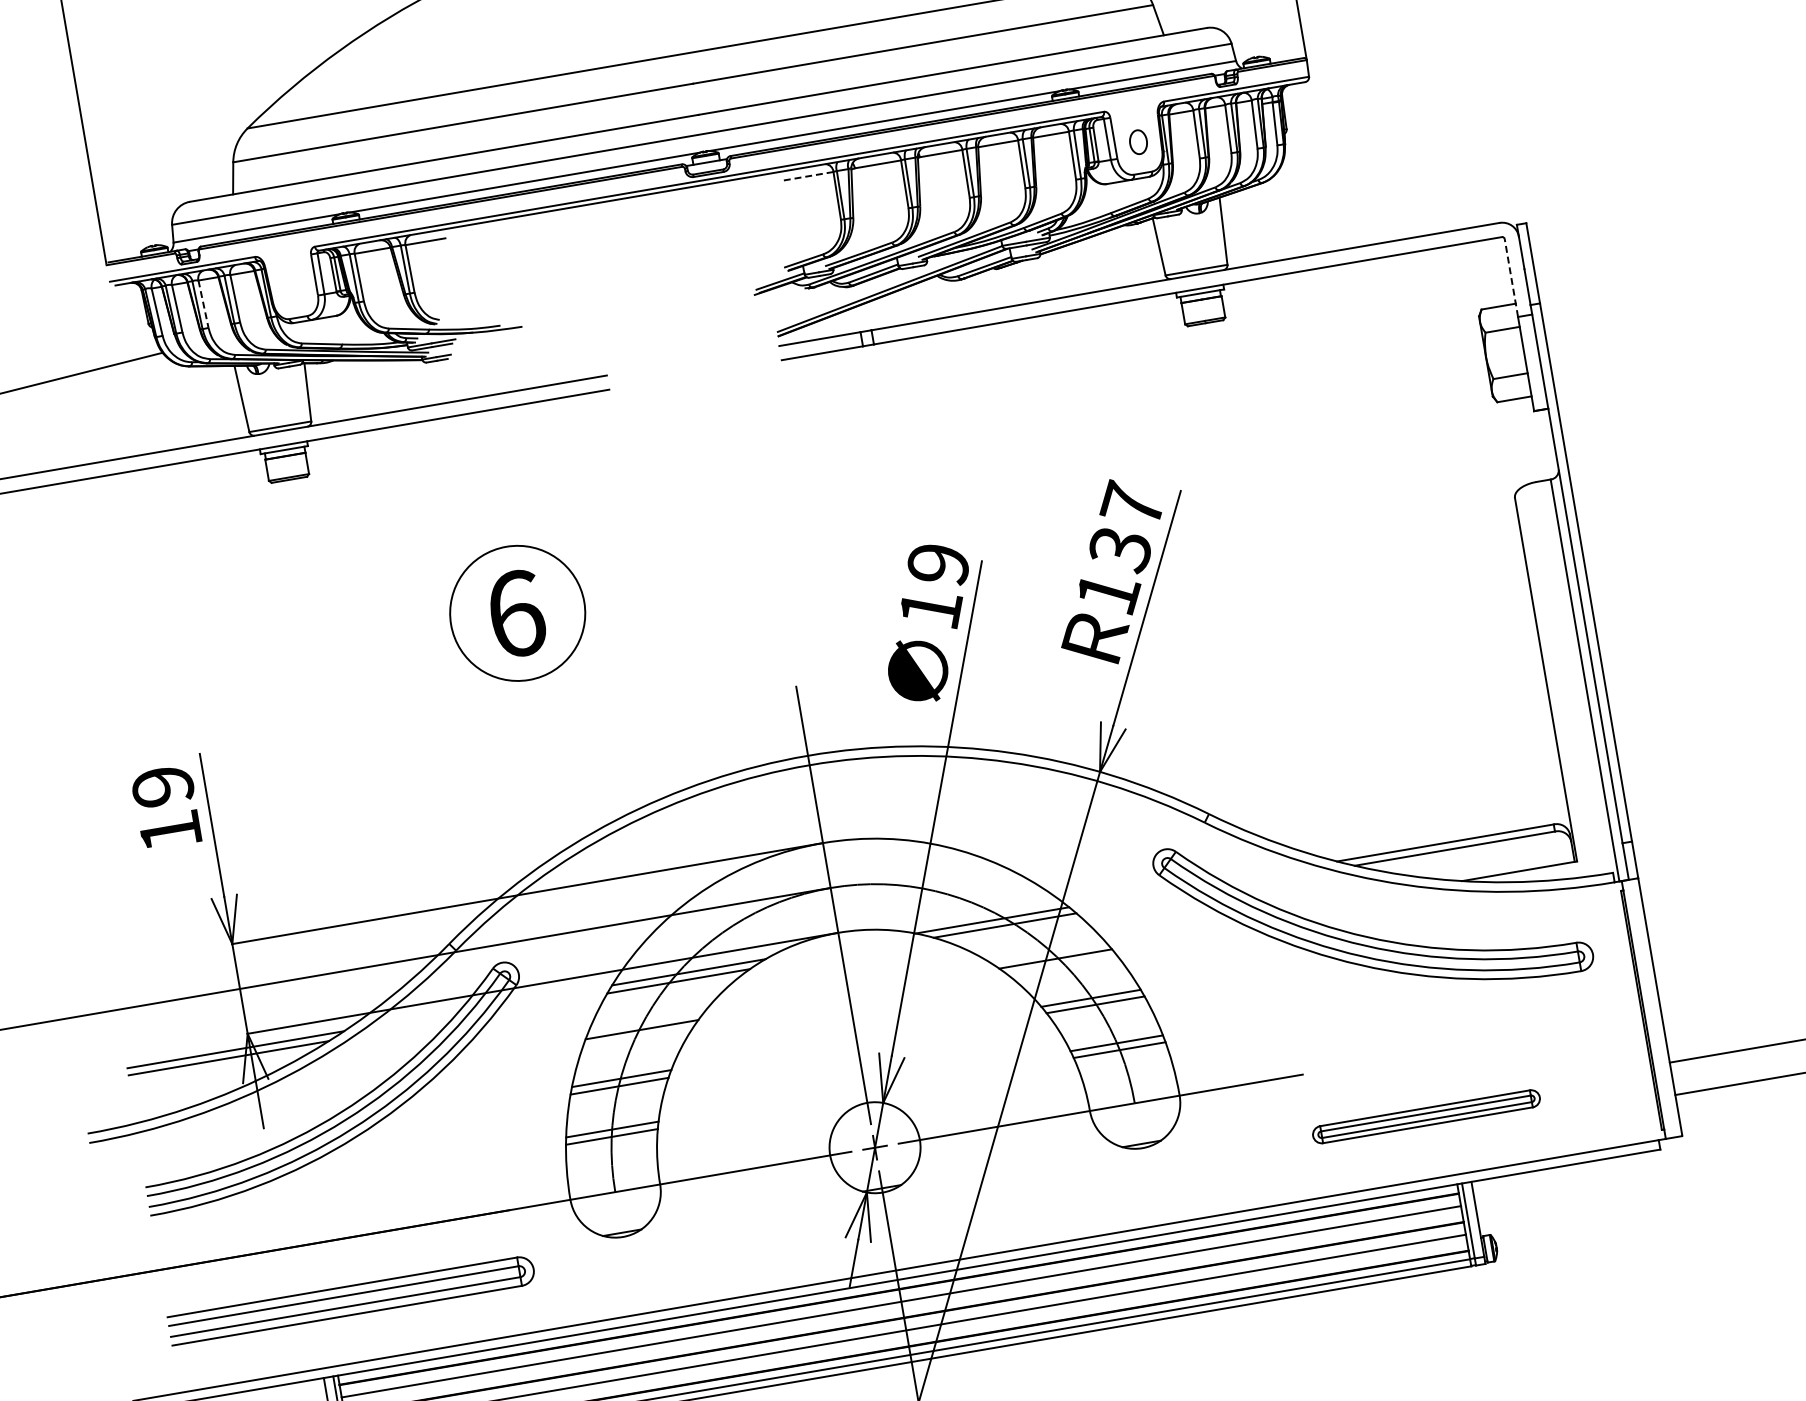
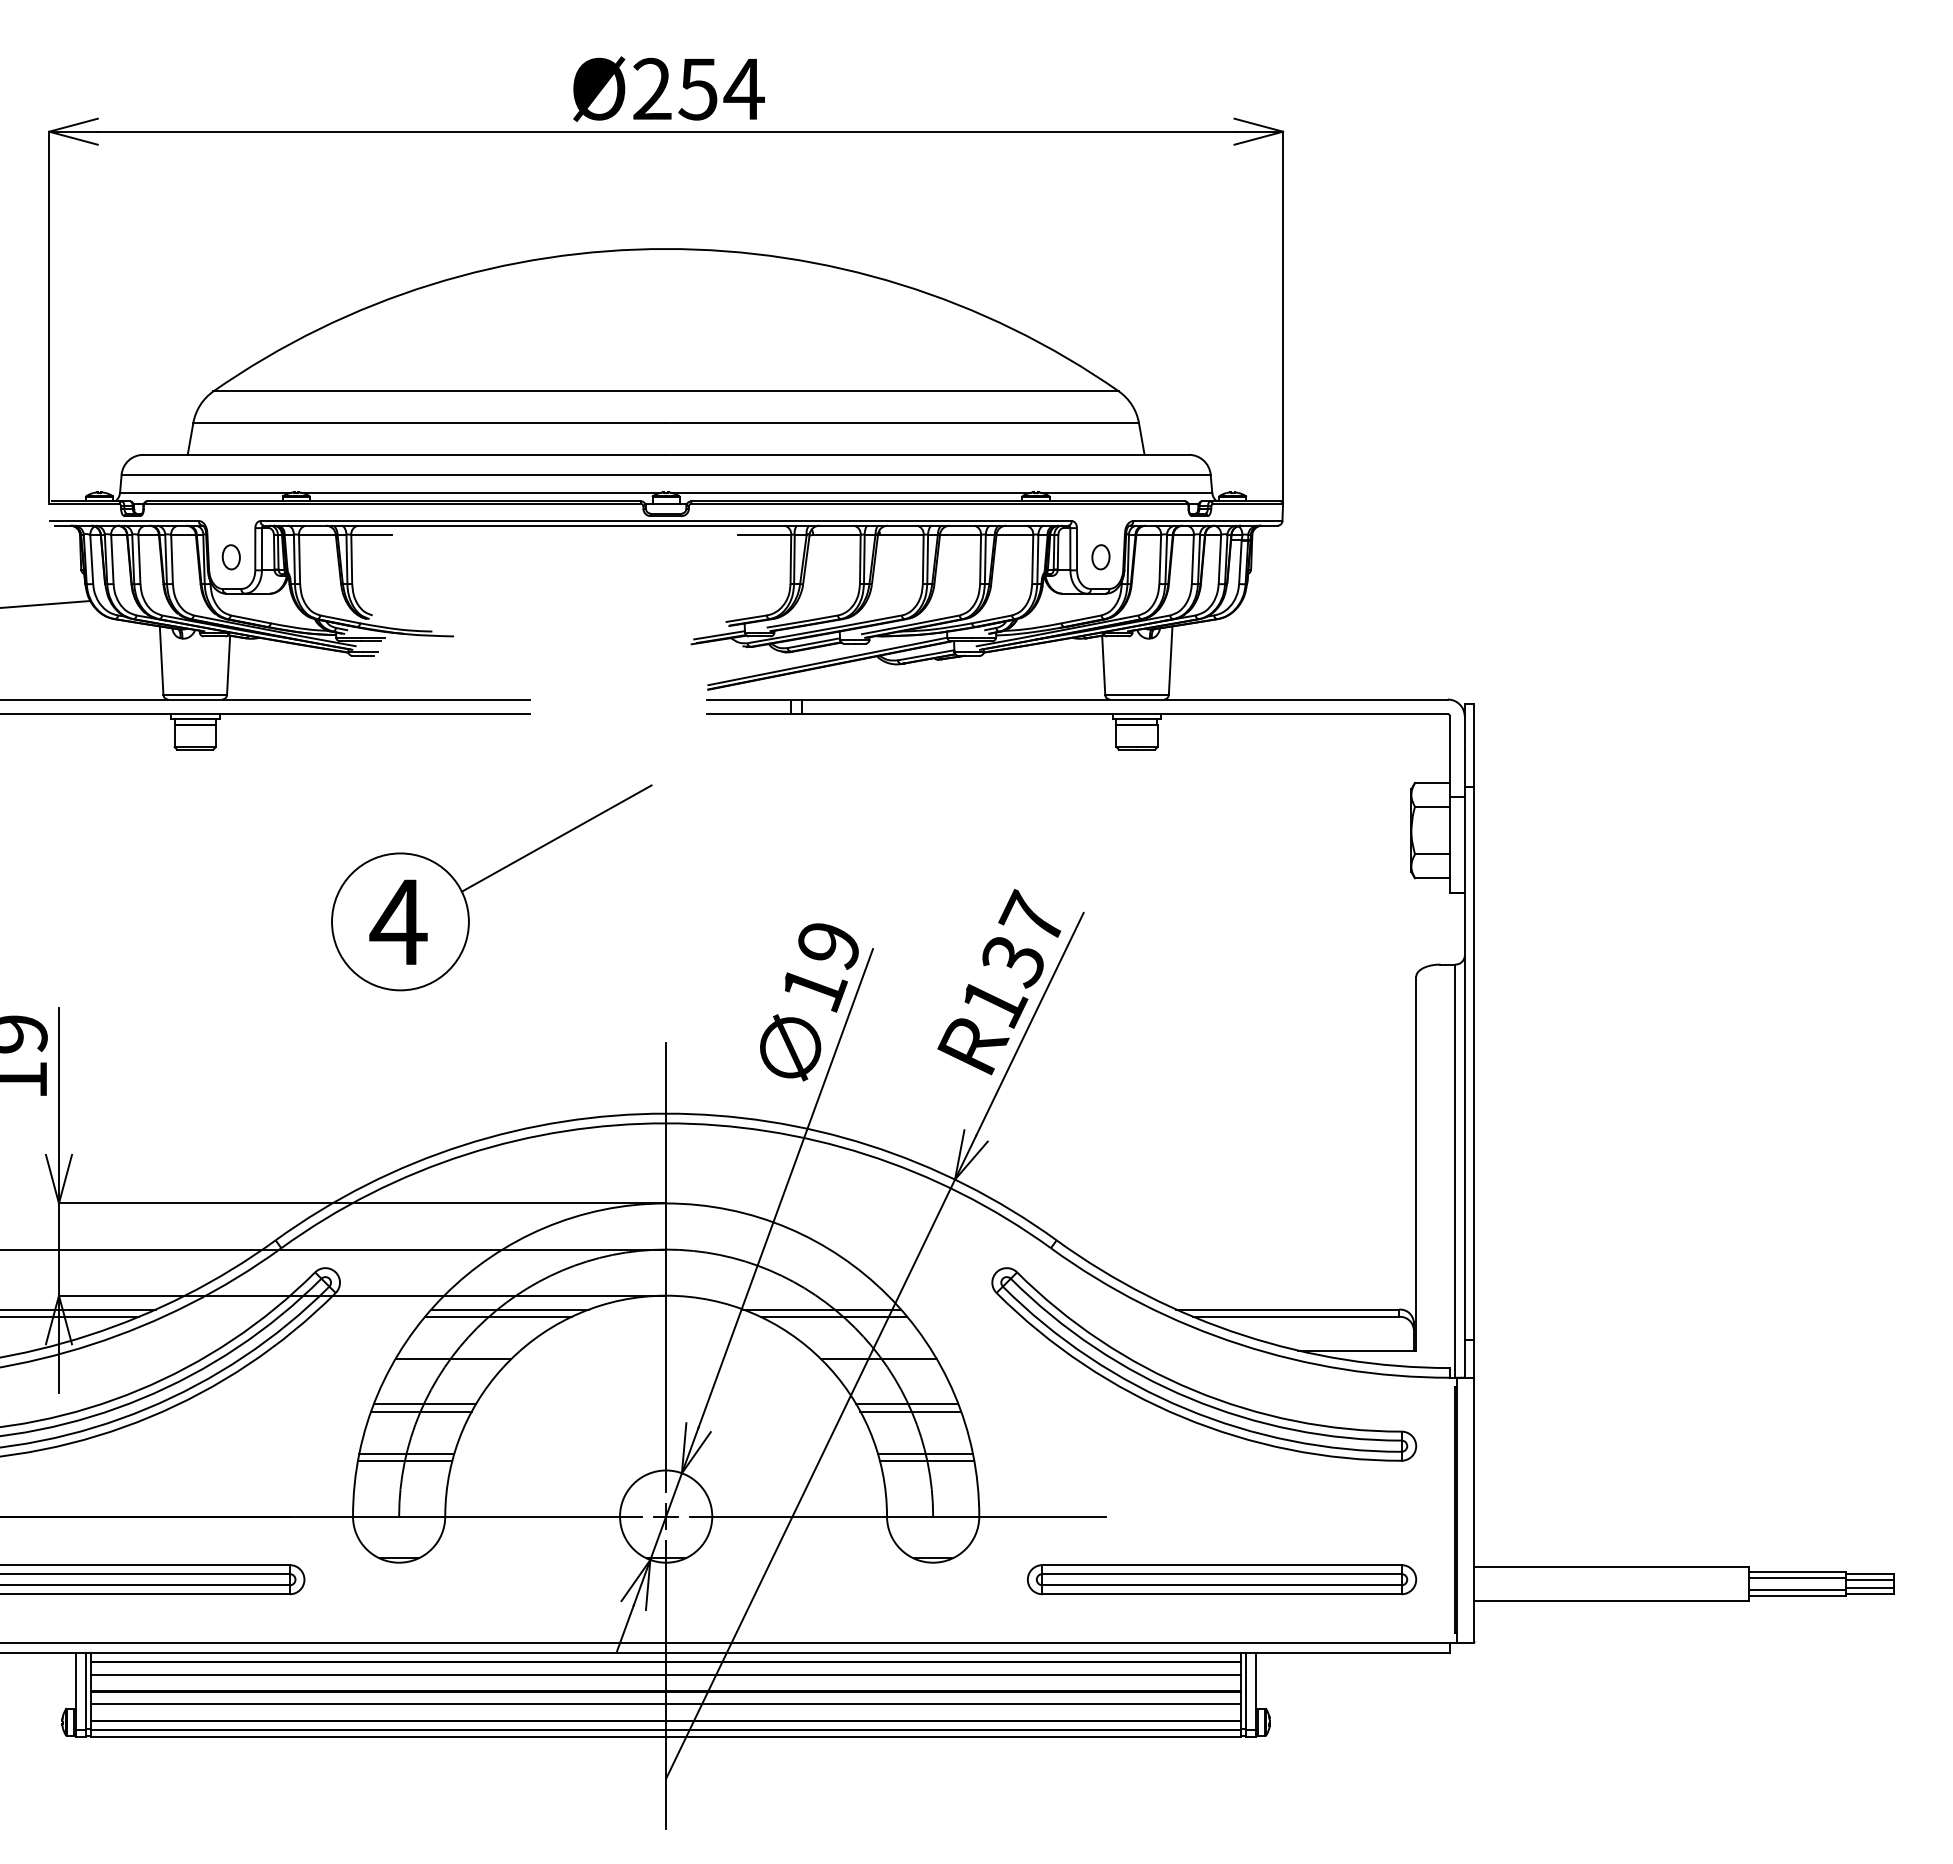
line: (807, 176) -> (764, 534), dashed -> solid
line: (1511, 277) -> (1450, 756), dashed -> solid
part: (291, 287) -> (230, 557), added
line: (203, 304) -> (139, 559), dashed -> solid
line: (655, 506) -> (556, 838), added
text: (515, 614) -> (398, 922), 6 -> 4
part: (1426, 1116) -> (1222, 1579), size x1.67

